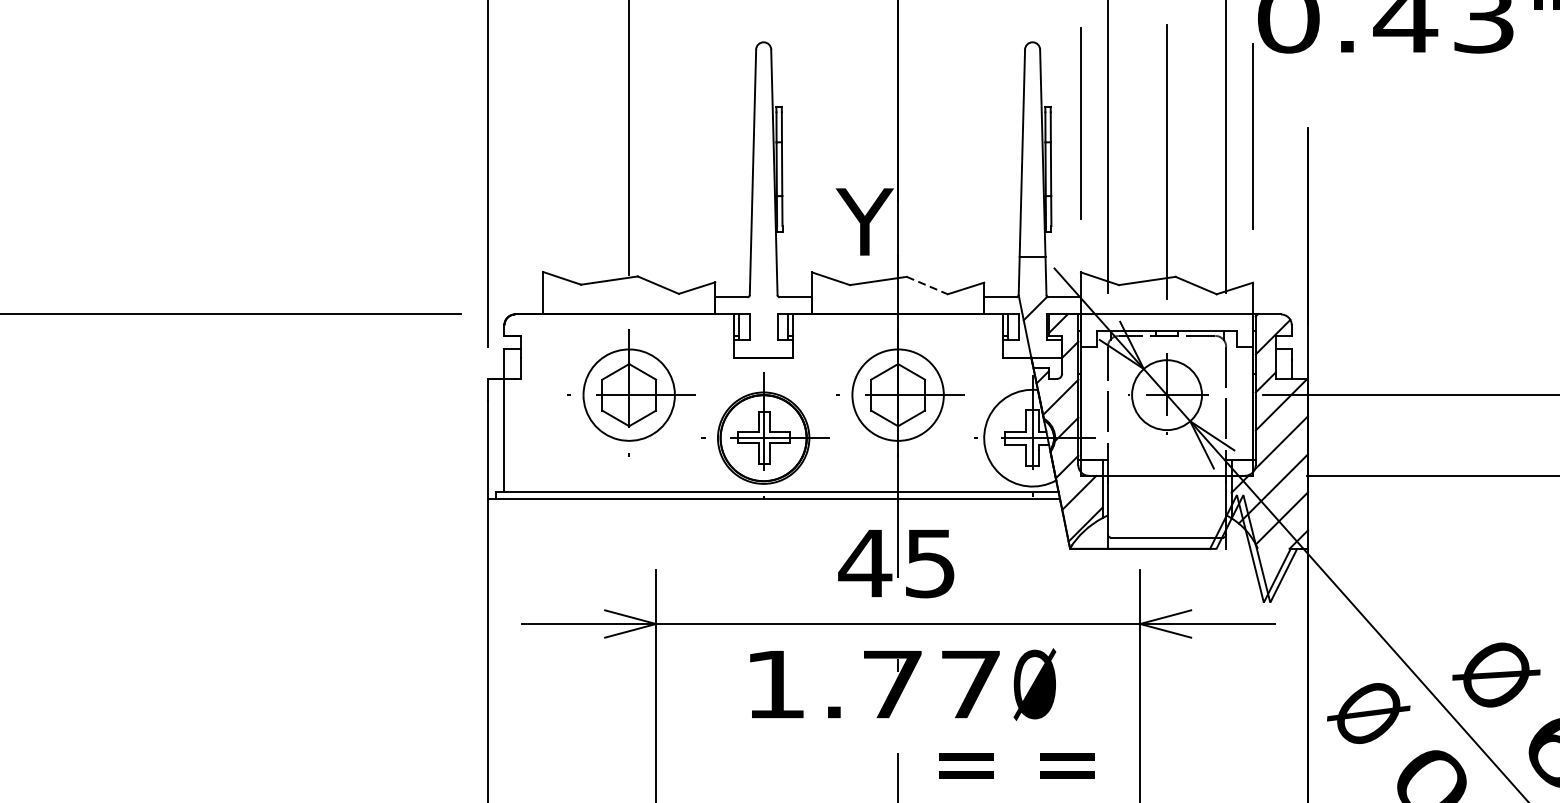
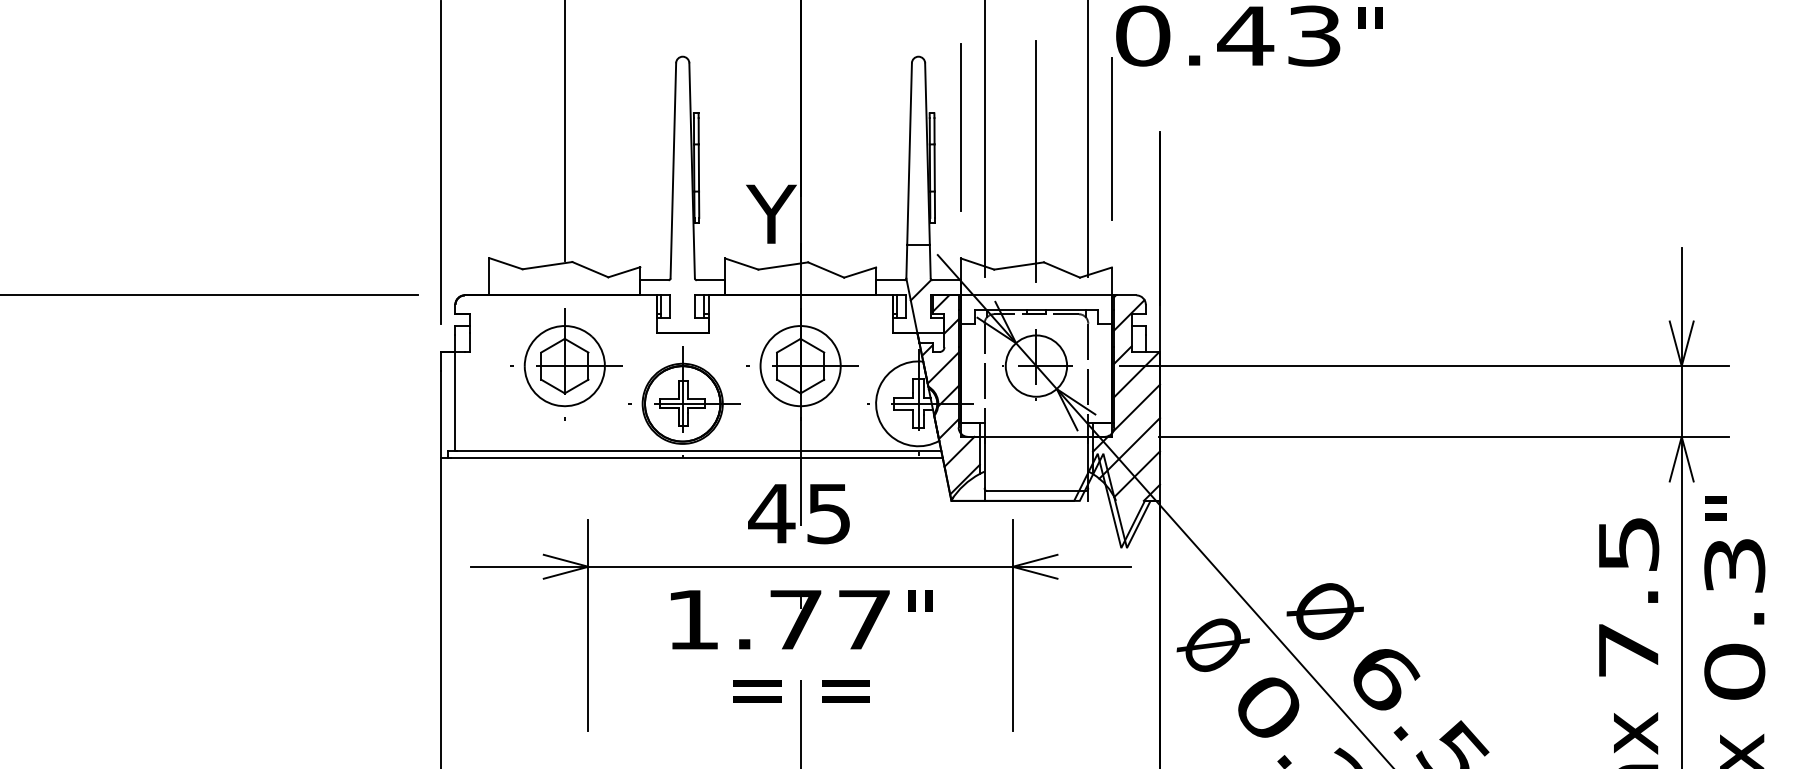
line: (927, 286) -> (826, 270), dashed -> solid
text: (1034, 684) -> (920, 619), Ø -> "
text: (1016, 766) -> (801, 691), moved

